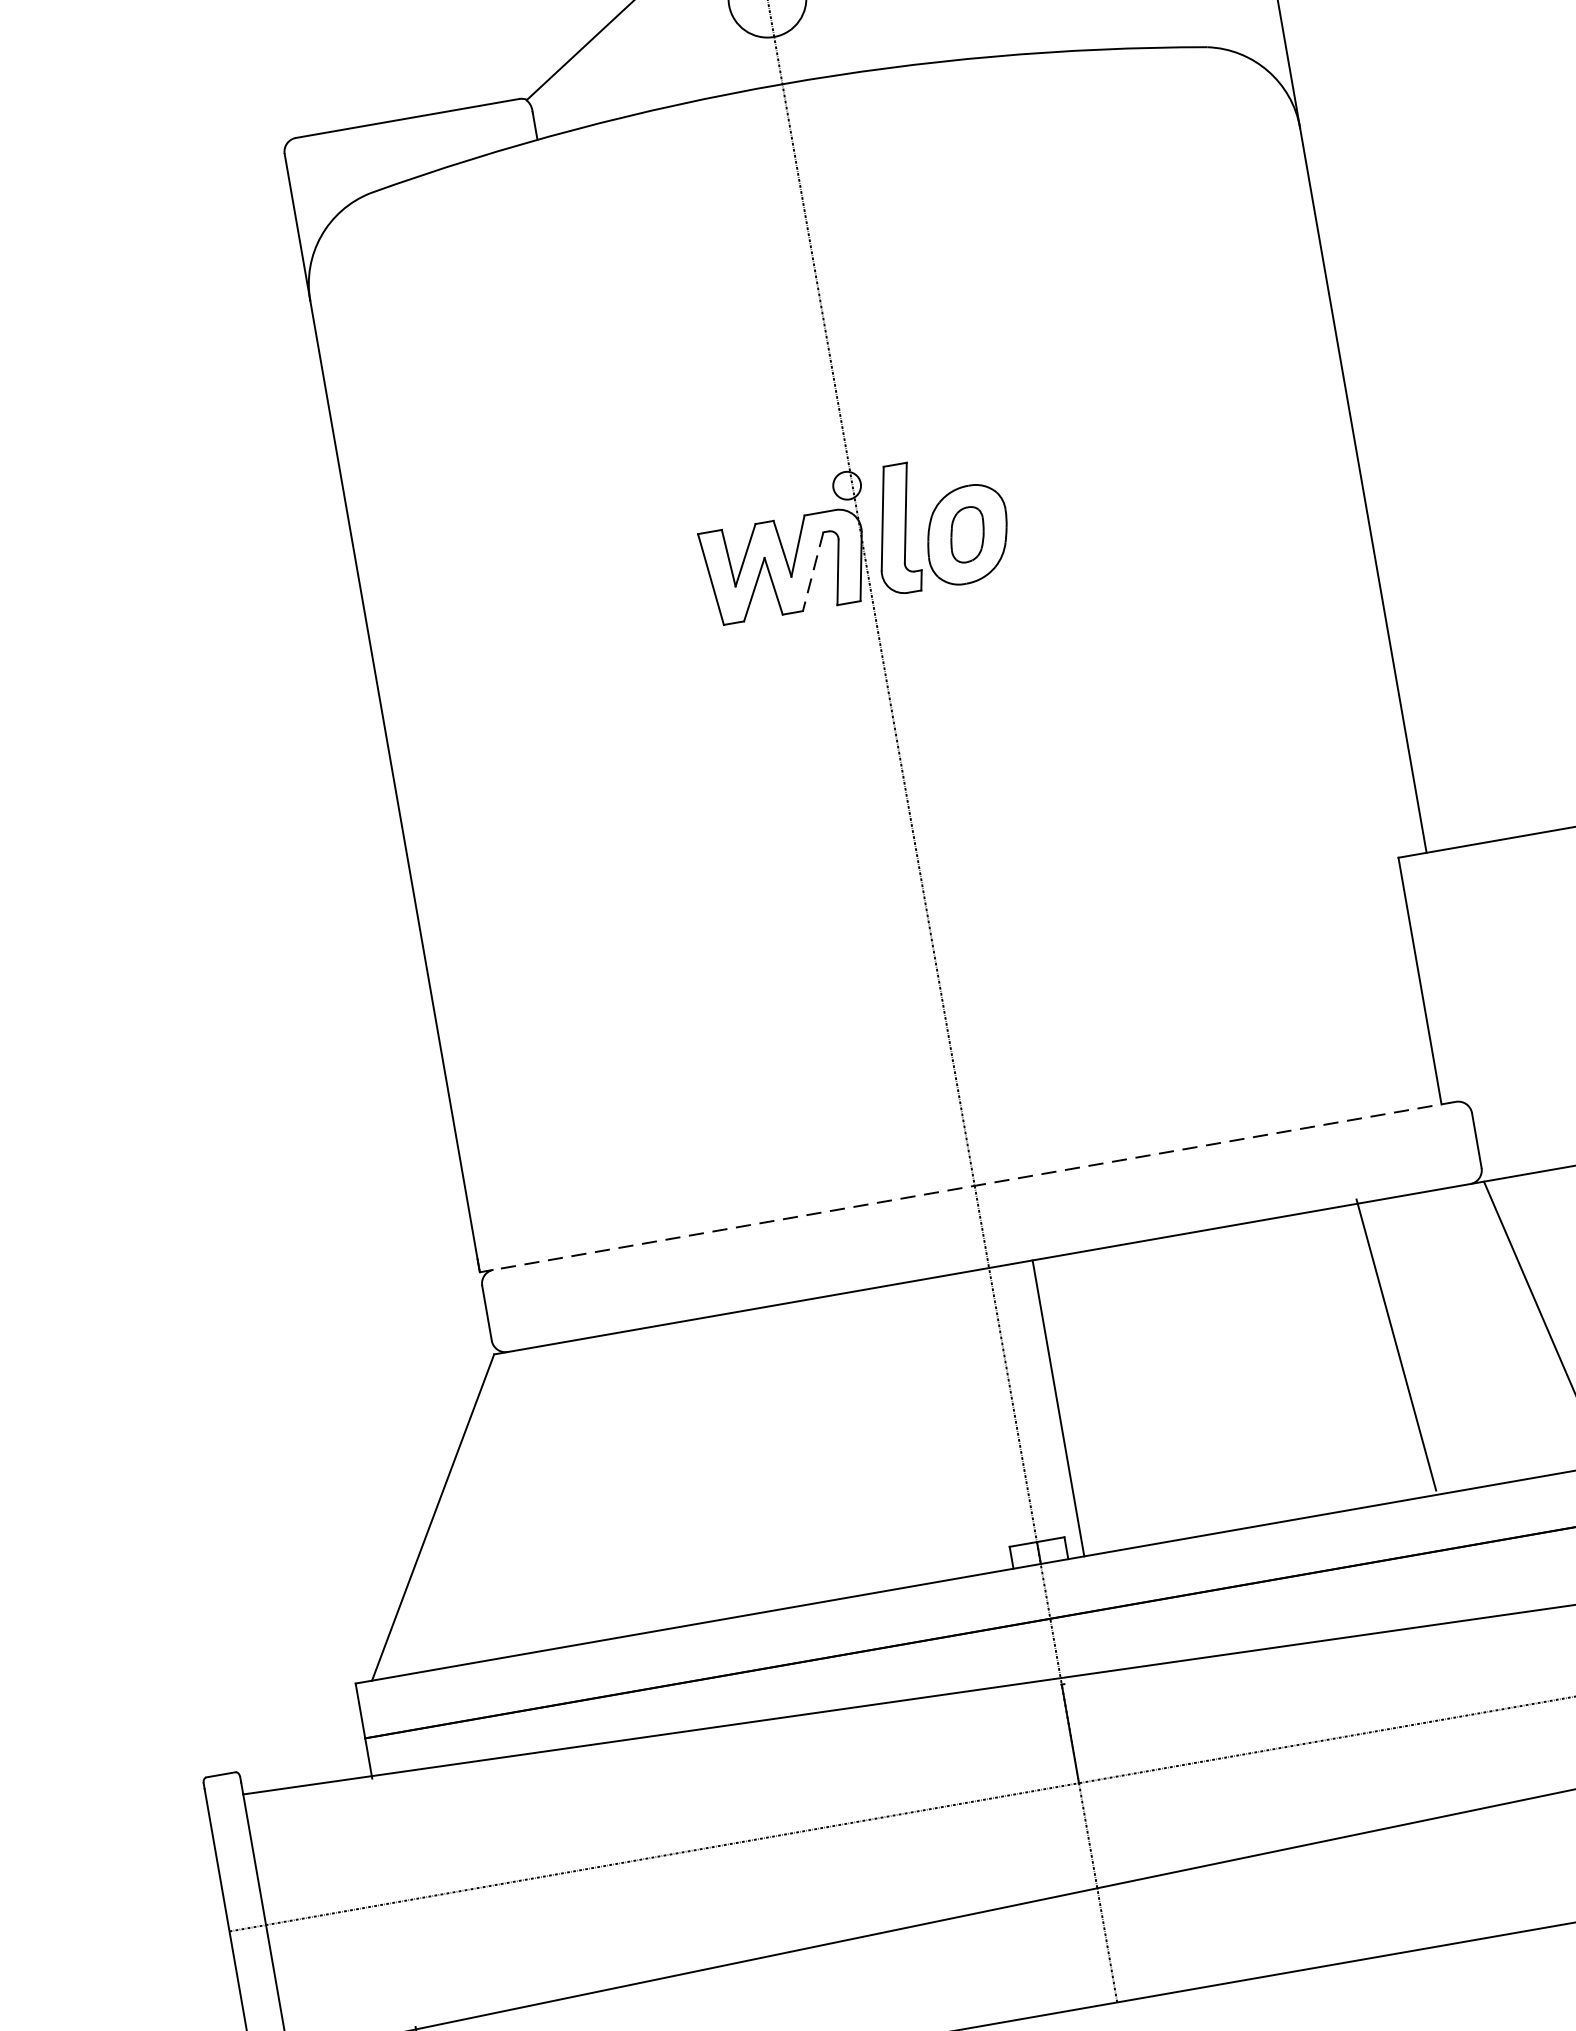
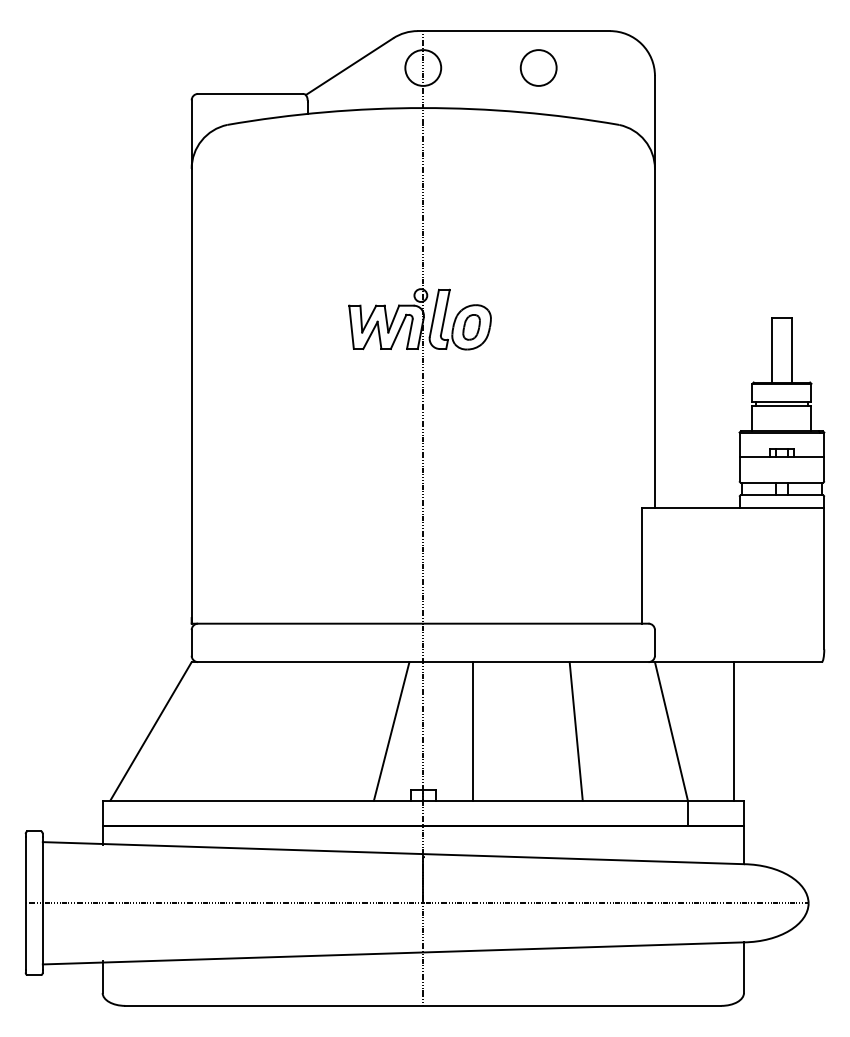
line: (812, 570) -> (398, 331), dashed -> solid
line: (966, 1186) -> (419, 623), dashed -> solid
line: (1394, 1345) -> (575, 731), moved
line: (1058, 1408) -> (472, 731), moved
line: (946, 1428) -> (391, 731), added

